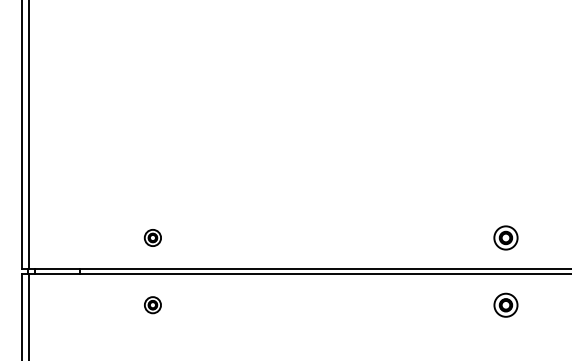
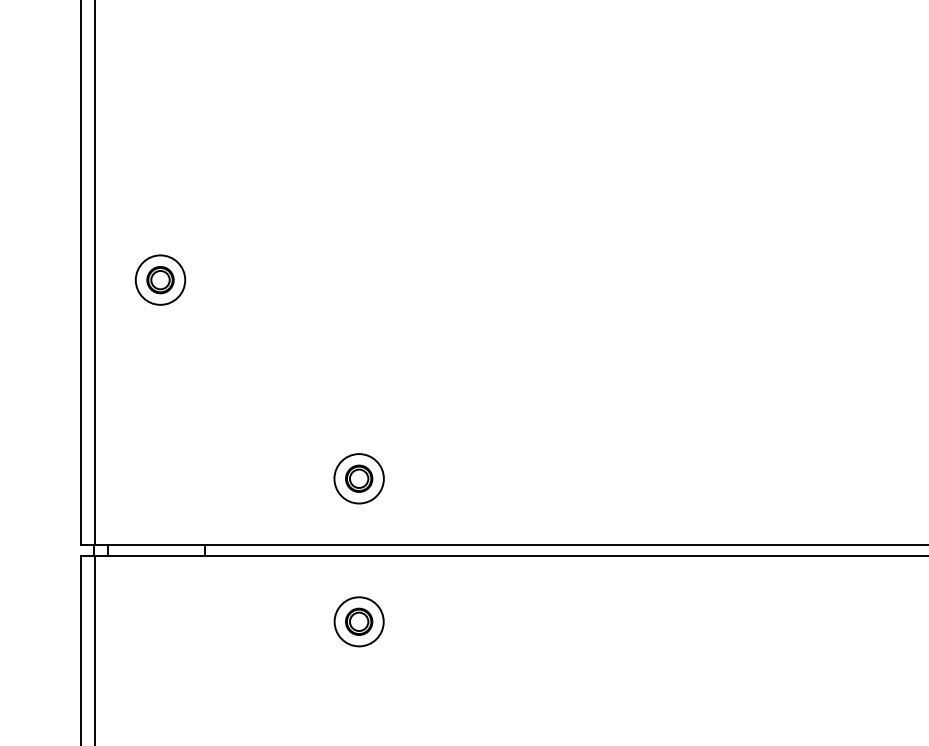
part: (58, 144) -> (158, 280), added
part: (152, 237) -> (358, 477), size x1.43
part: (152, 304) -> (358, 620), size x1.43

